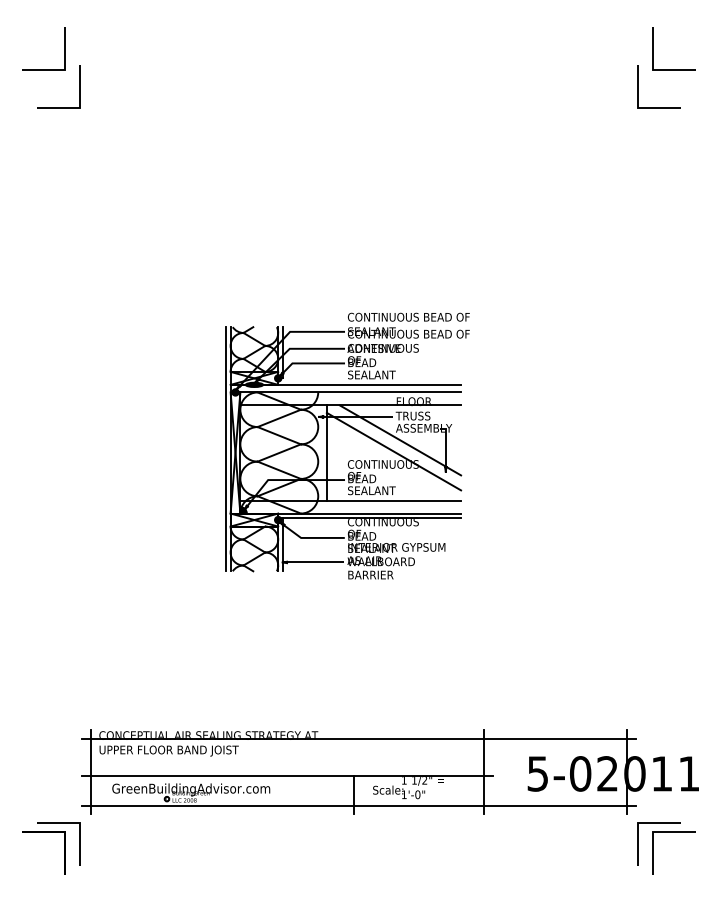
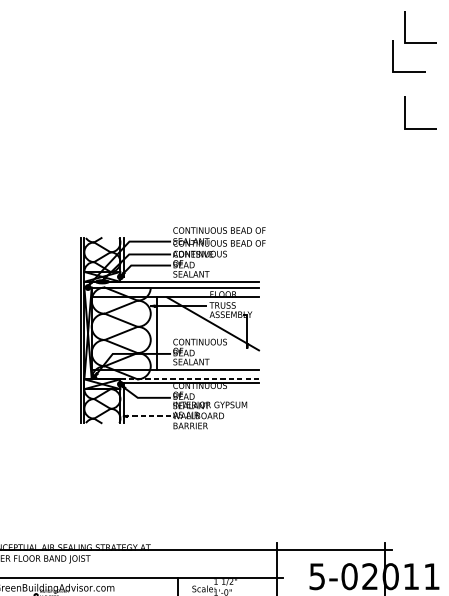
line: (653, 161) -> (404, 112), added
line: (393, 451) -> (207, 332), removed
line: (370, 513) -> (190, 379), solid -> dashed
line: (313, 562) -> (147, 416), solid -> dashed

